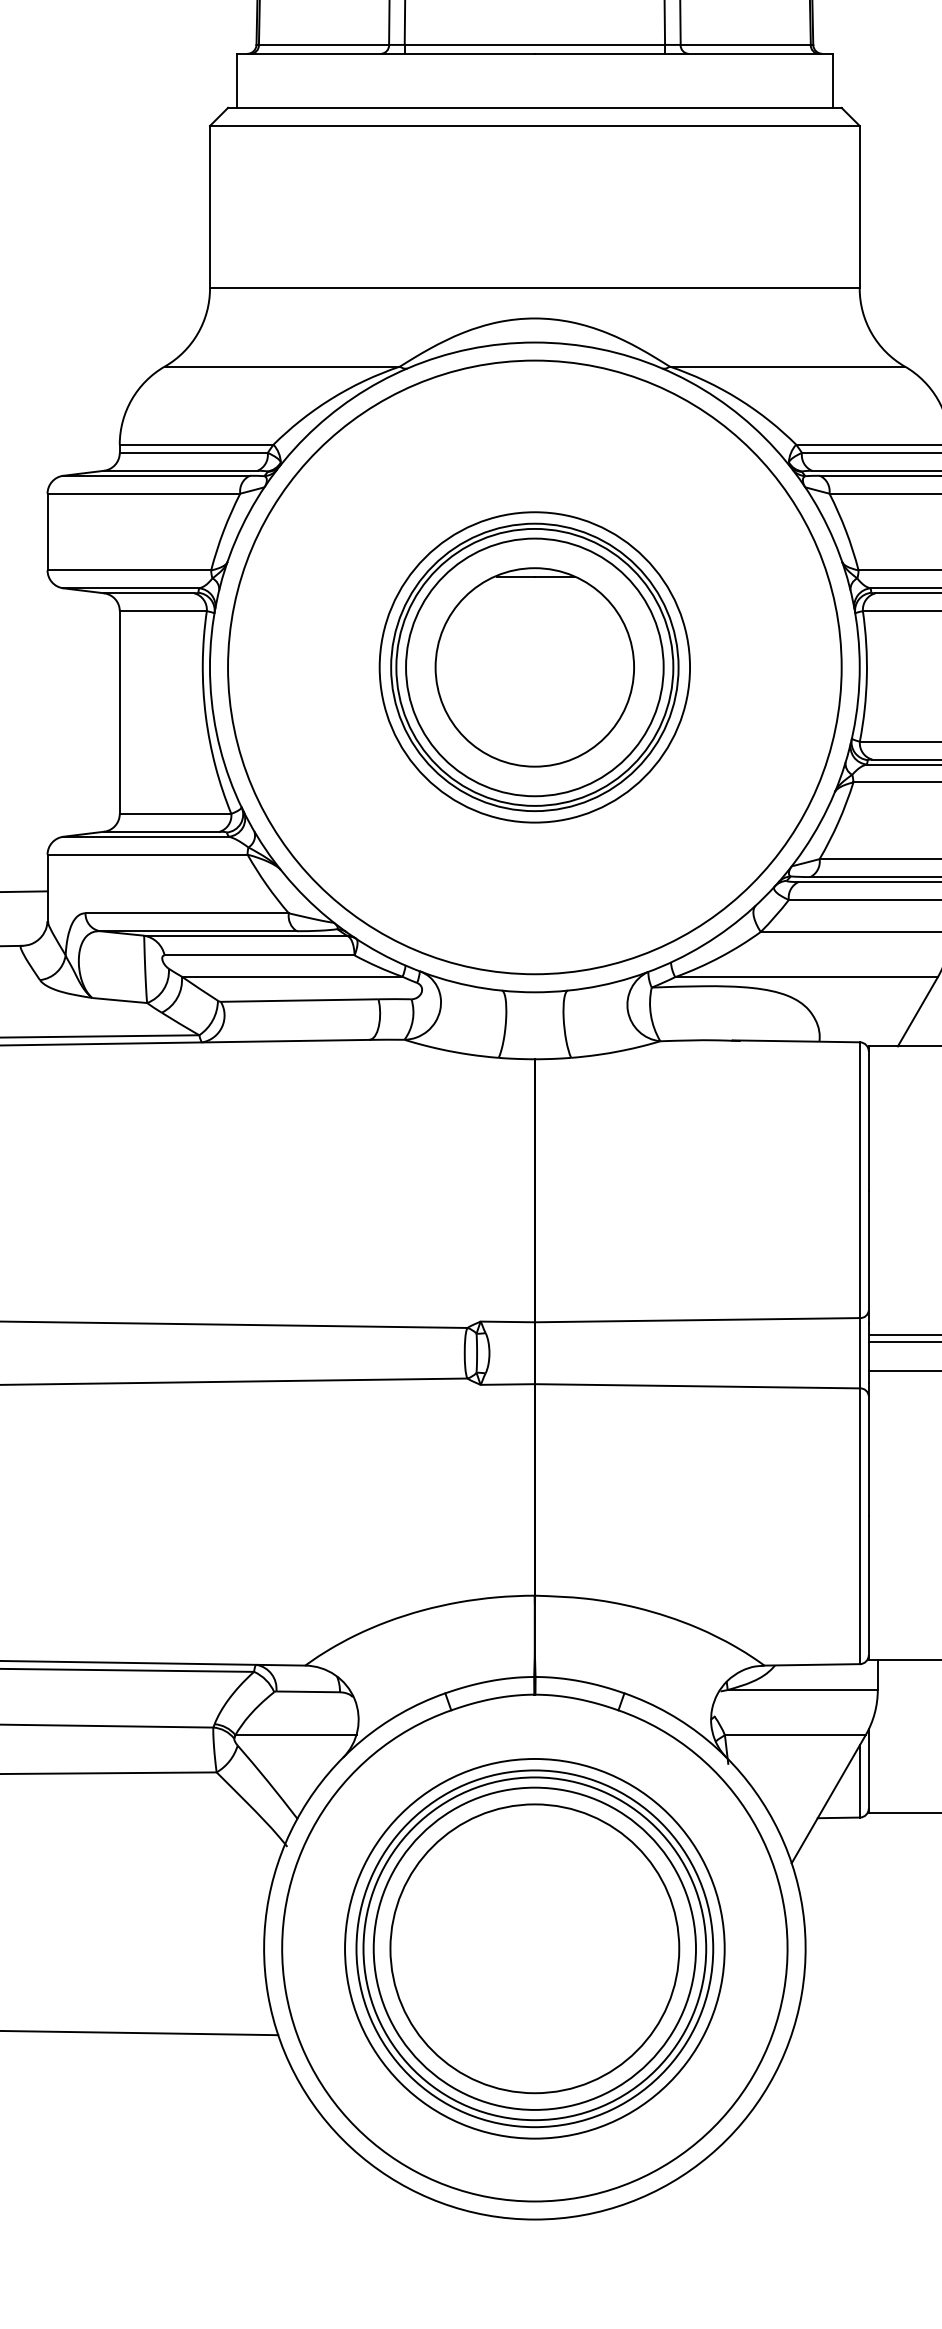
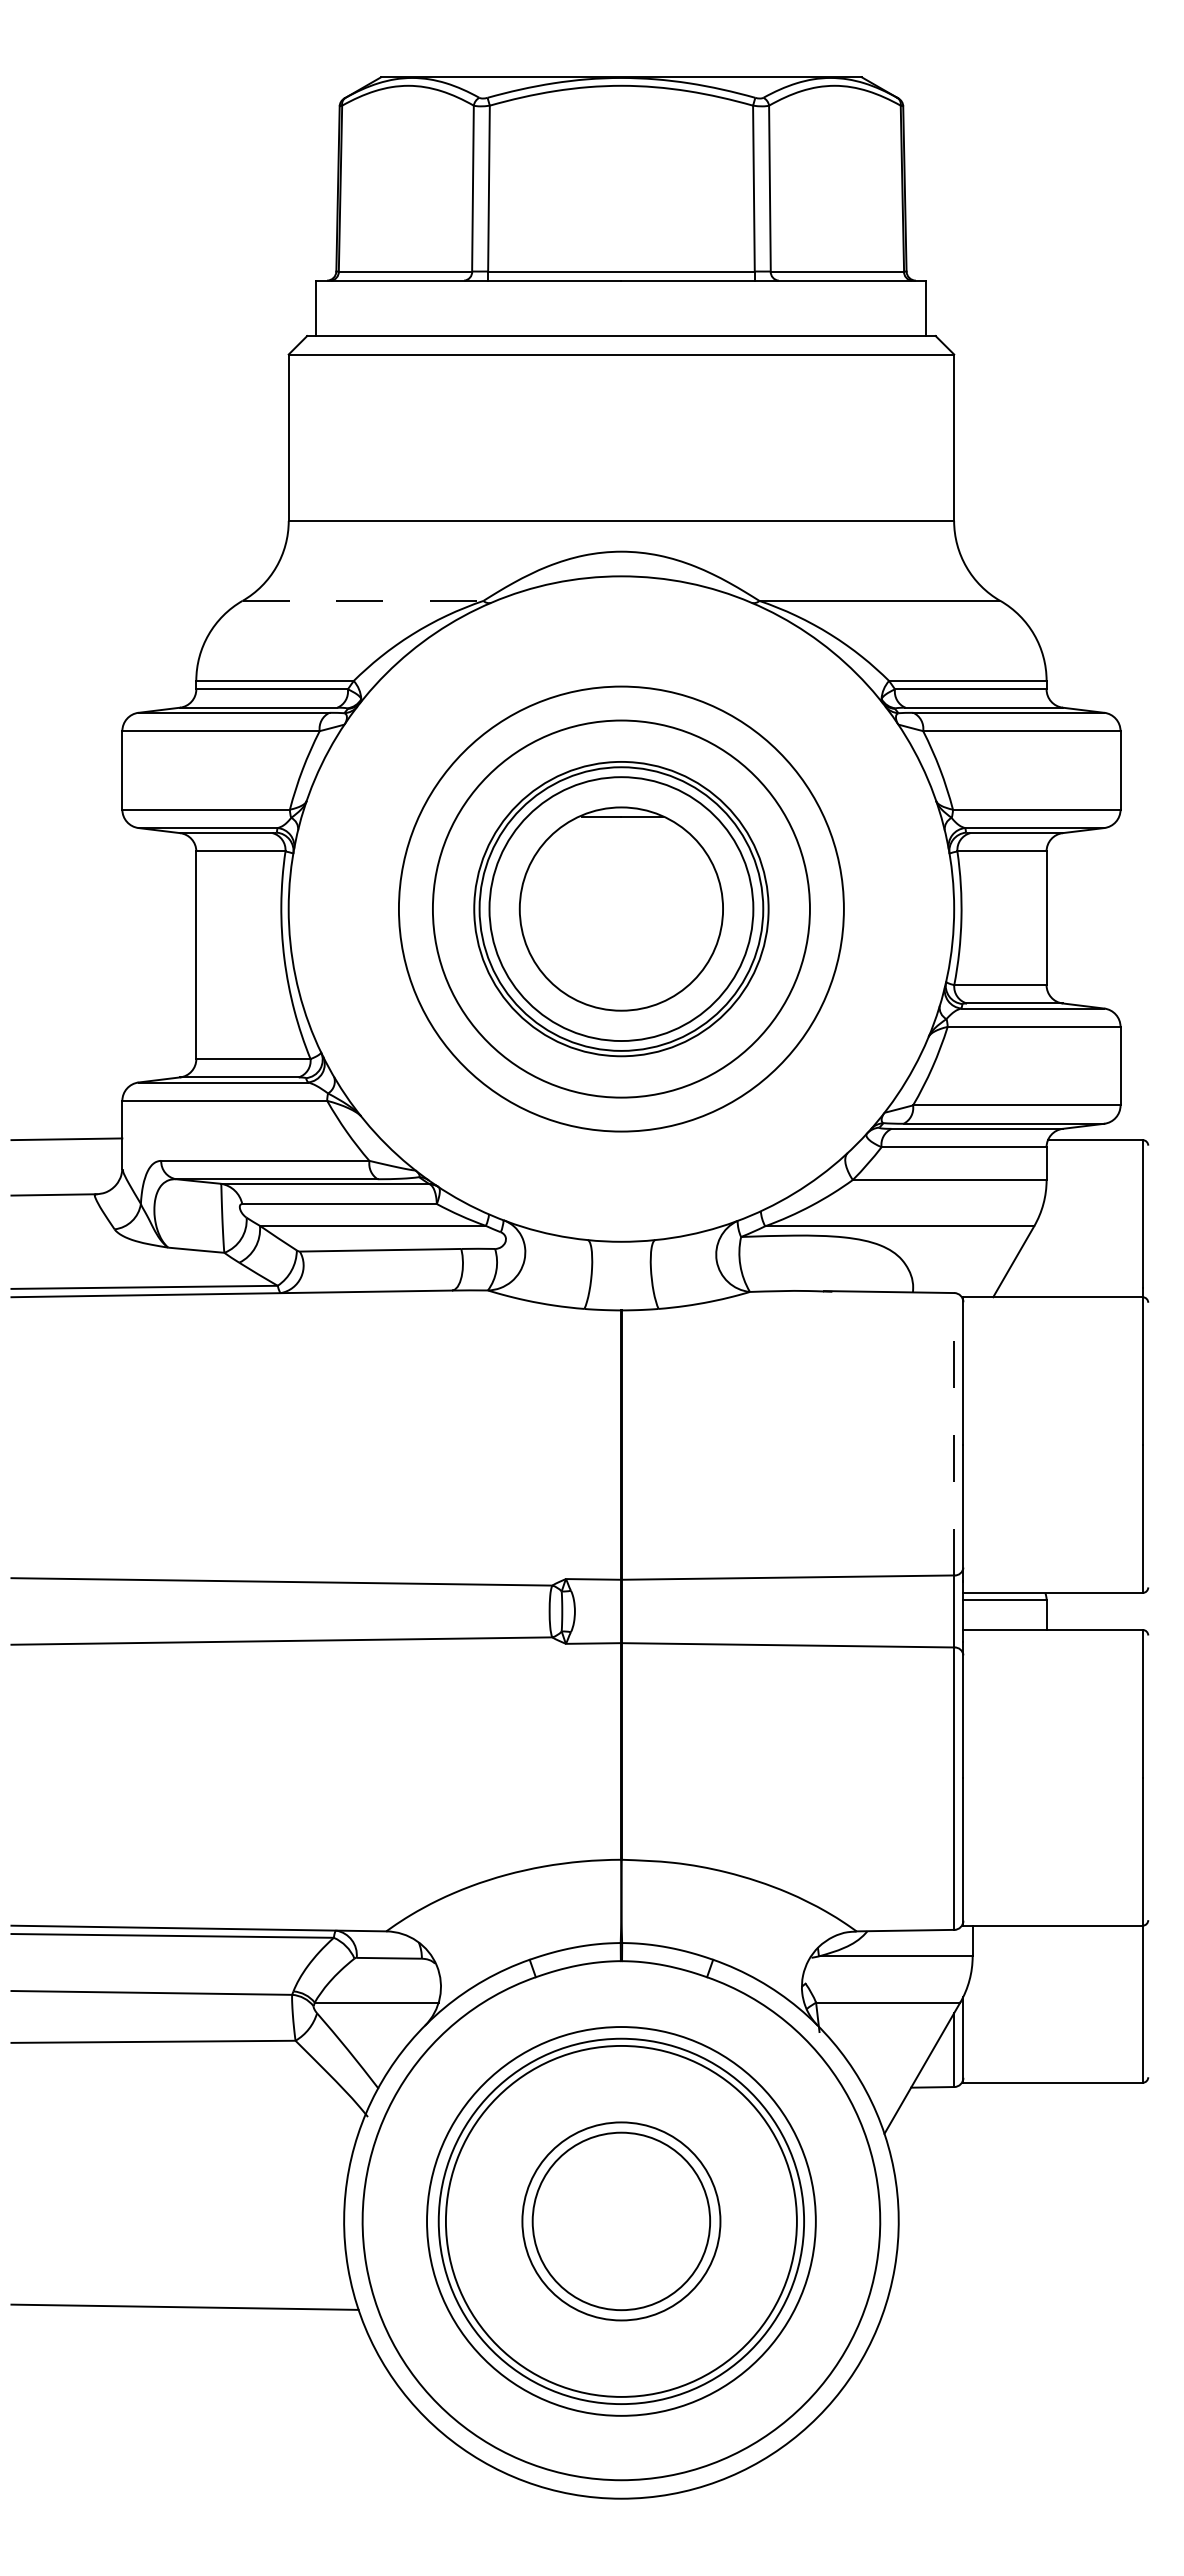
line: (283, 366) -> (363, 600), solid -> dashed
circle: (534, 666) -> (621, 908), size x0.6
circle: (534, 667) -> (621, 909), size x1.4
line: (860, 1179) -> (954, 1433), solid -> dashed
circle: (534, 1948) -> (621, 2221), size x0.6
circle: (534, 1948) -> (621, 2221), size x0.6

